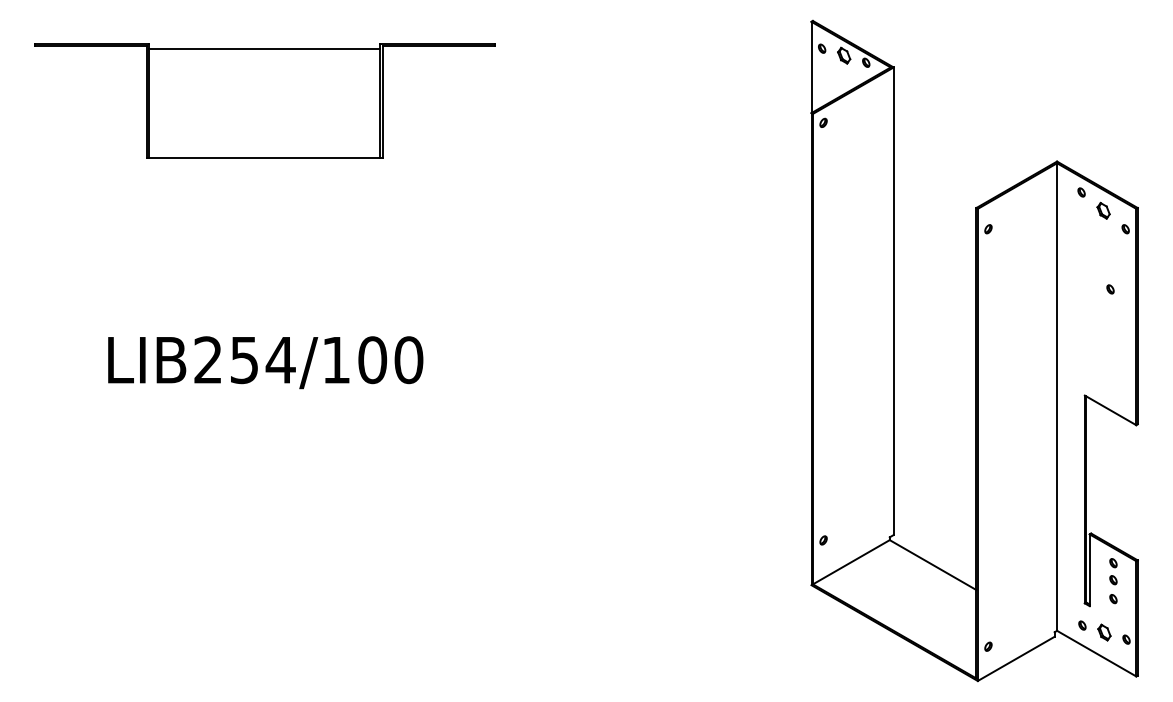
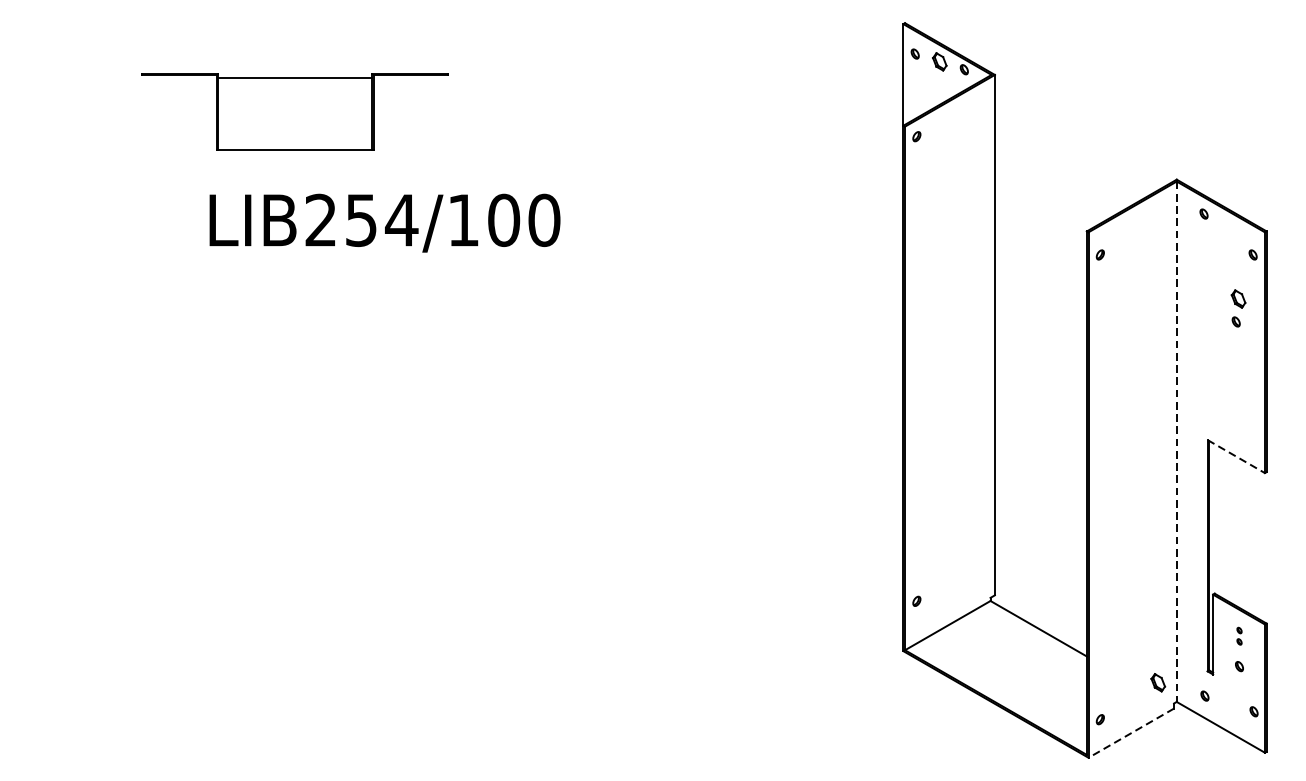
part: (264, 100) -> (294, 111), size x0.6
part: (1103, 210) -> (1238, 298), moved
text: (265, 362) -> (384, 222), moved
line: (1057, 397) -> (1177, 442), solid -> dashed
line: (1110, 410) -> (1236, 456), solid -> dashed
part: (1113, 571) -> (1239, 635), size x0.6
part: (1104, 632) -> (1158, 682), moved
line: (1015, 659) -> (1130, 733), solid -> dashed

